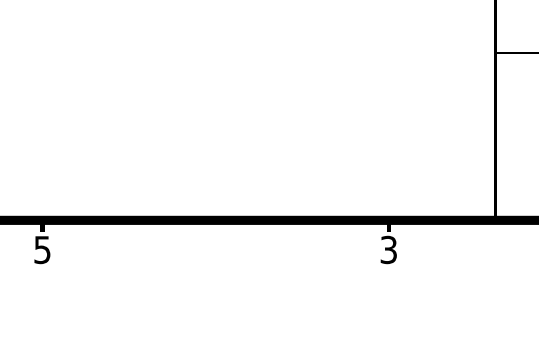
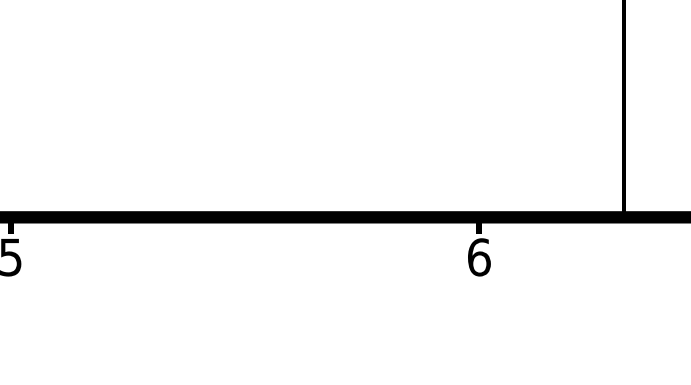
text: (388, 249) -> (478, 256), 3 -> 6

